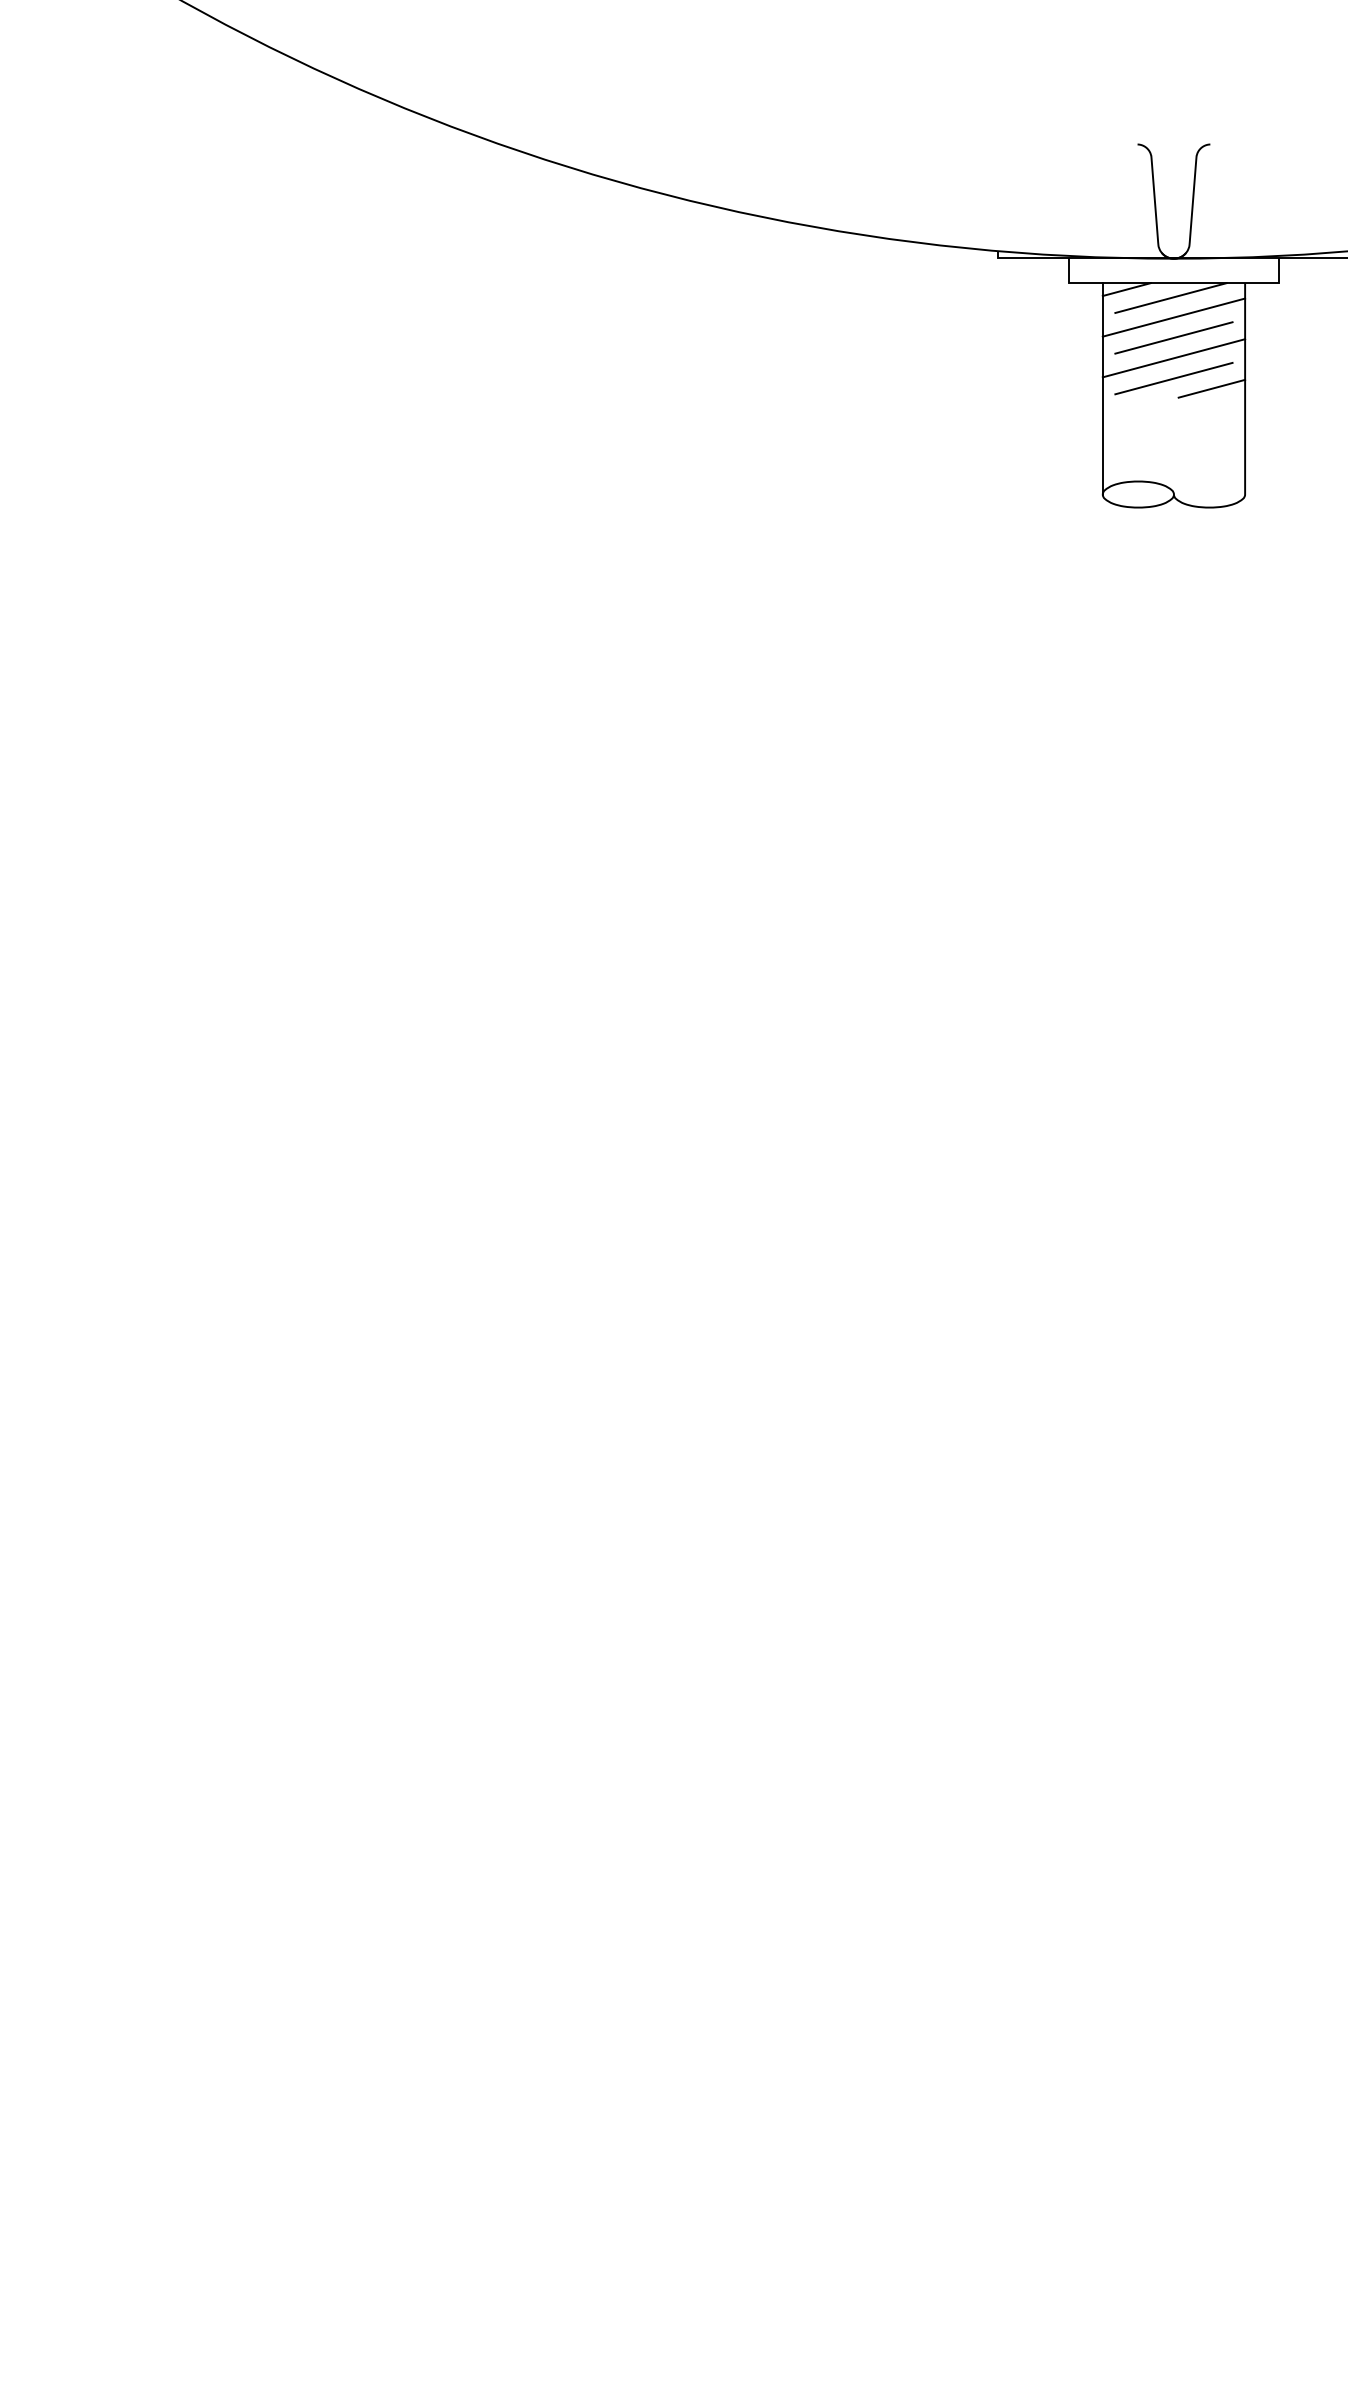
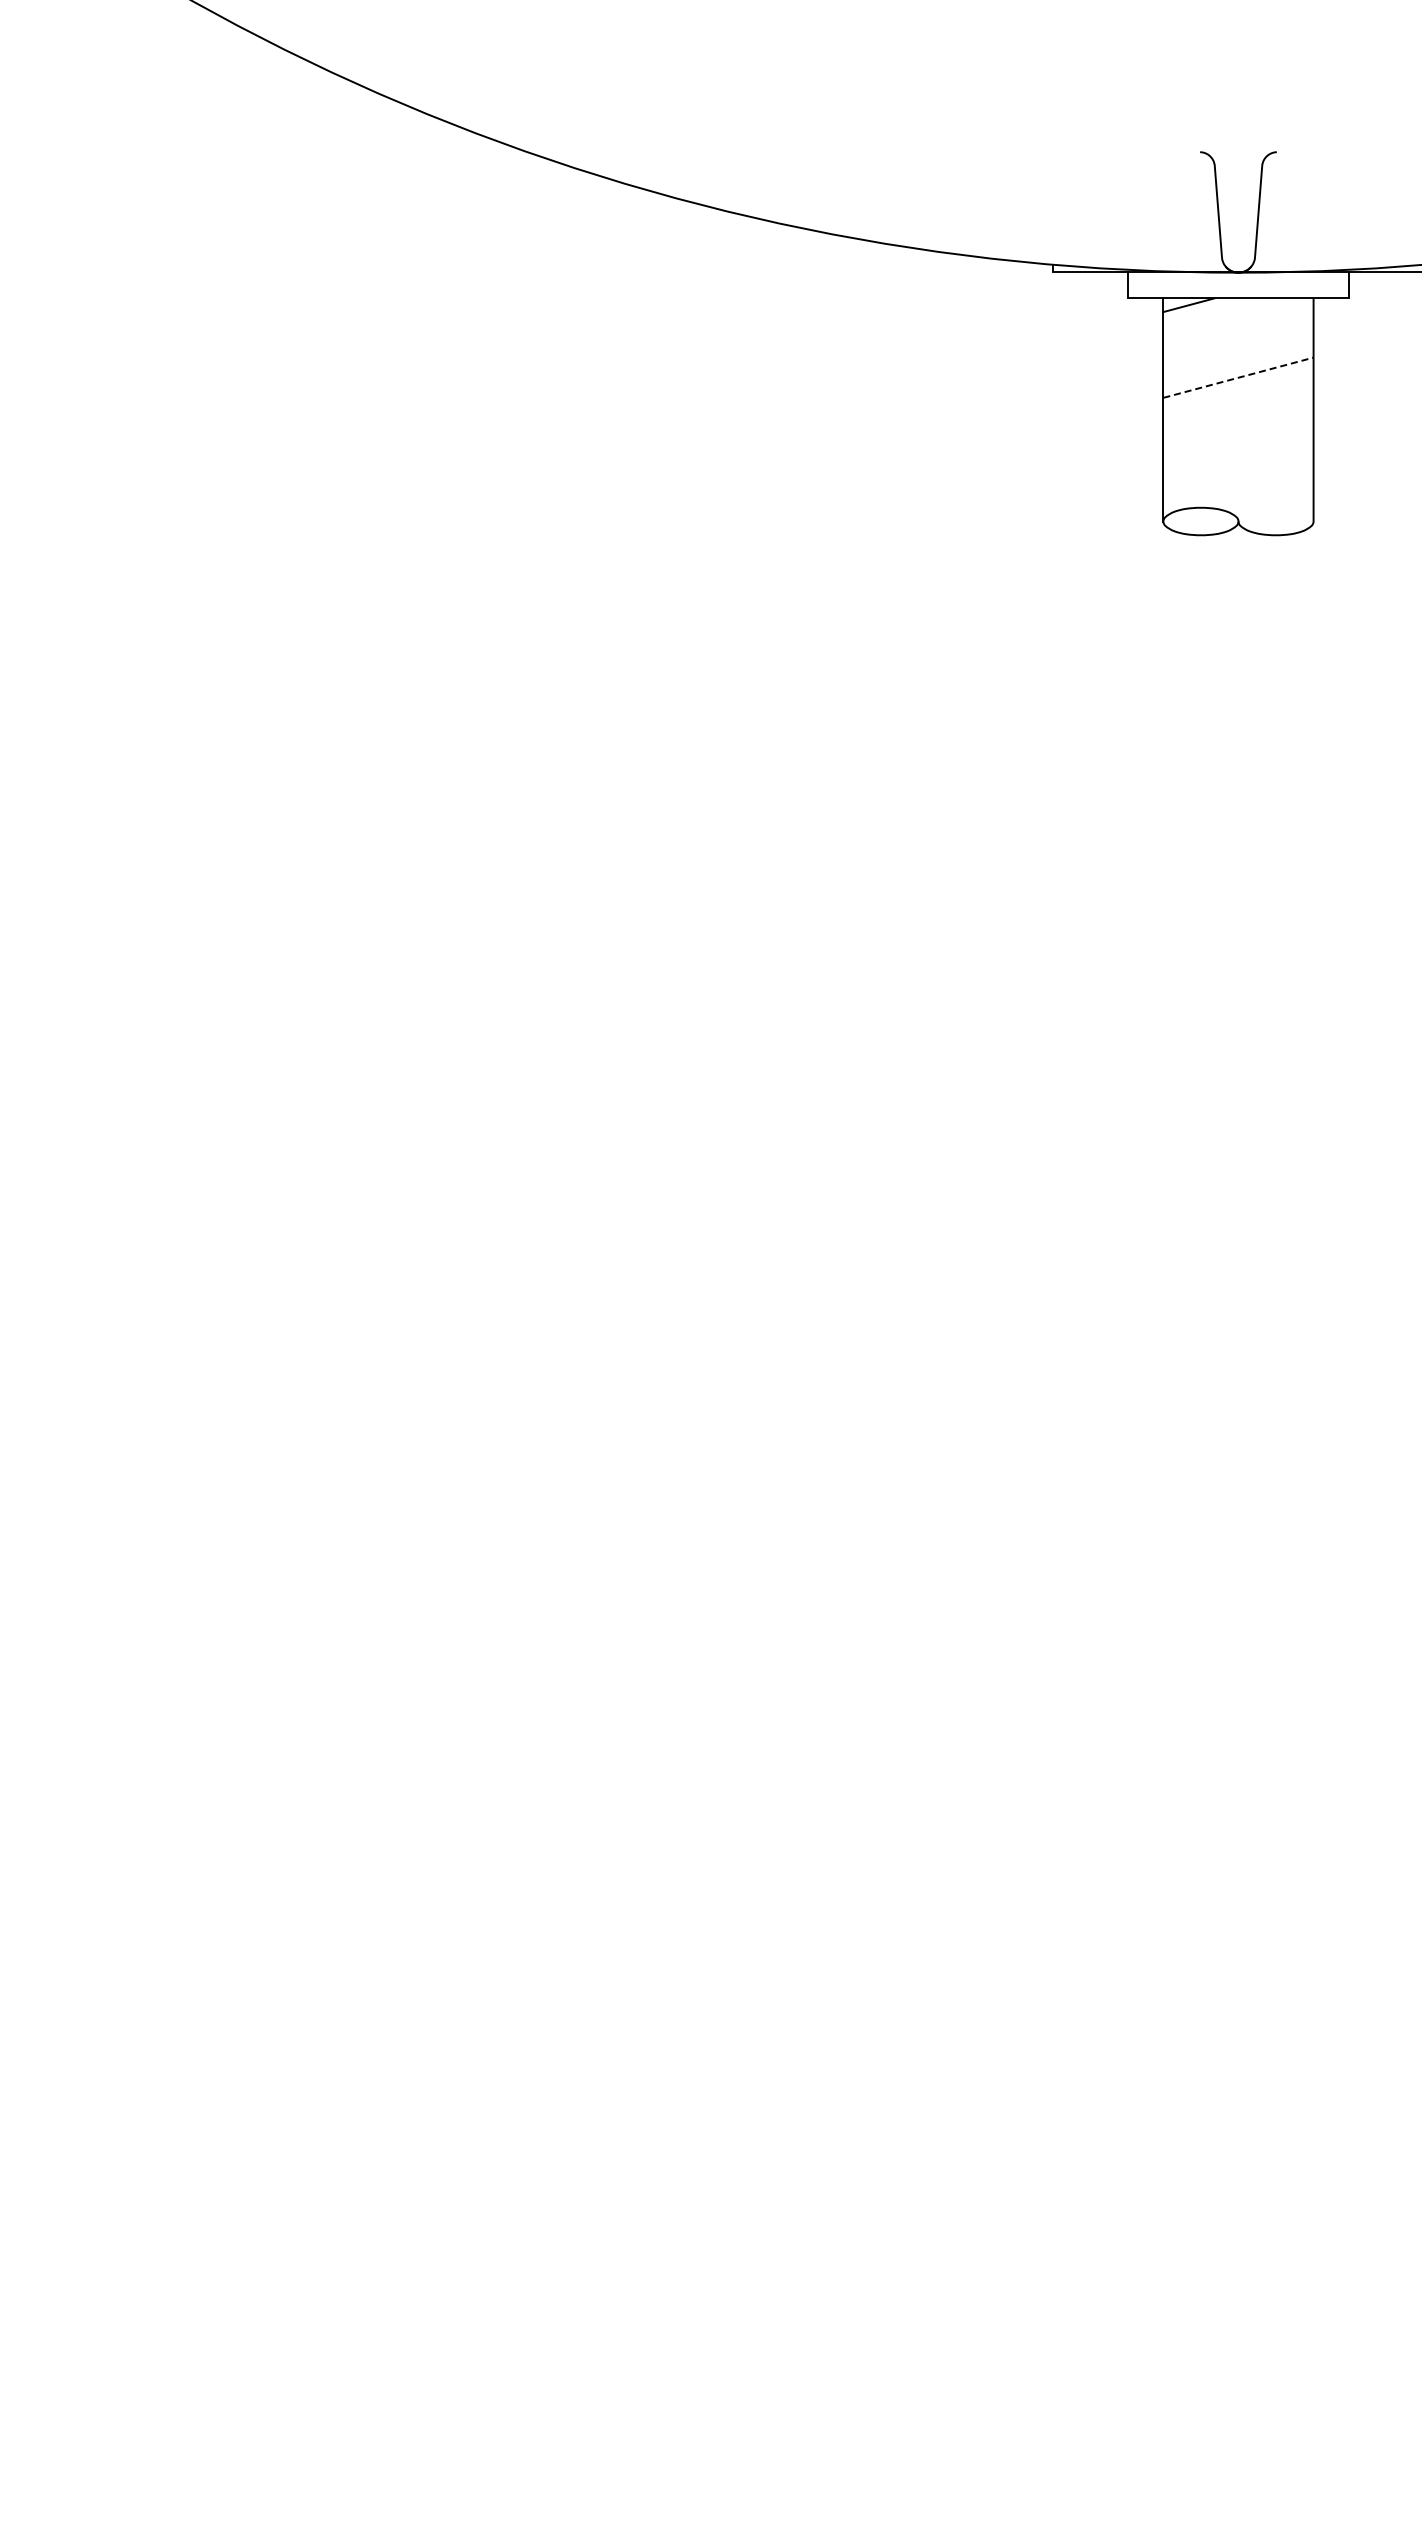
line: (1171, 297) -> (1235, 313), removed
line: (1173, 317) -> (1238, 334), removed
line: (1173, 337) -> (1238, 355), removed
line: (1173, 358) -> (1238, 377), solid -> dashed
line: (1173, 377) -> (1238, 398), removed
line: (1211, 388) -> (1278, 409), removed

